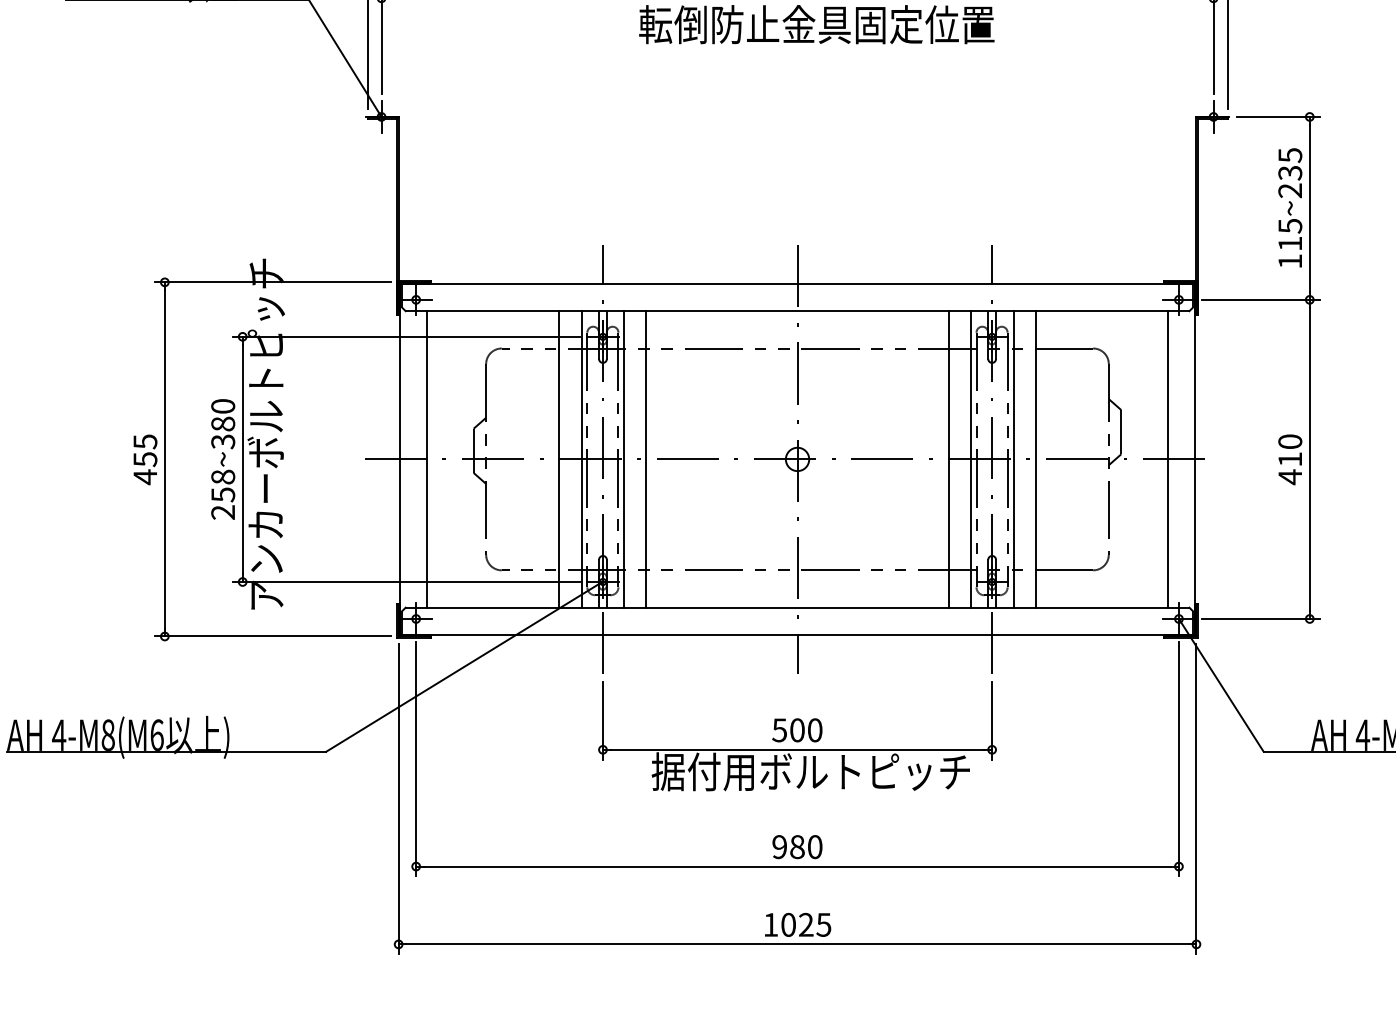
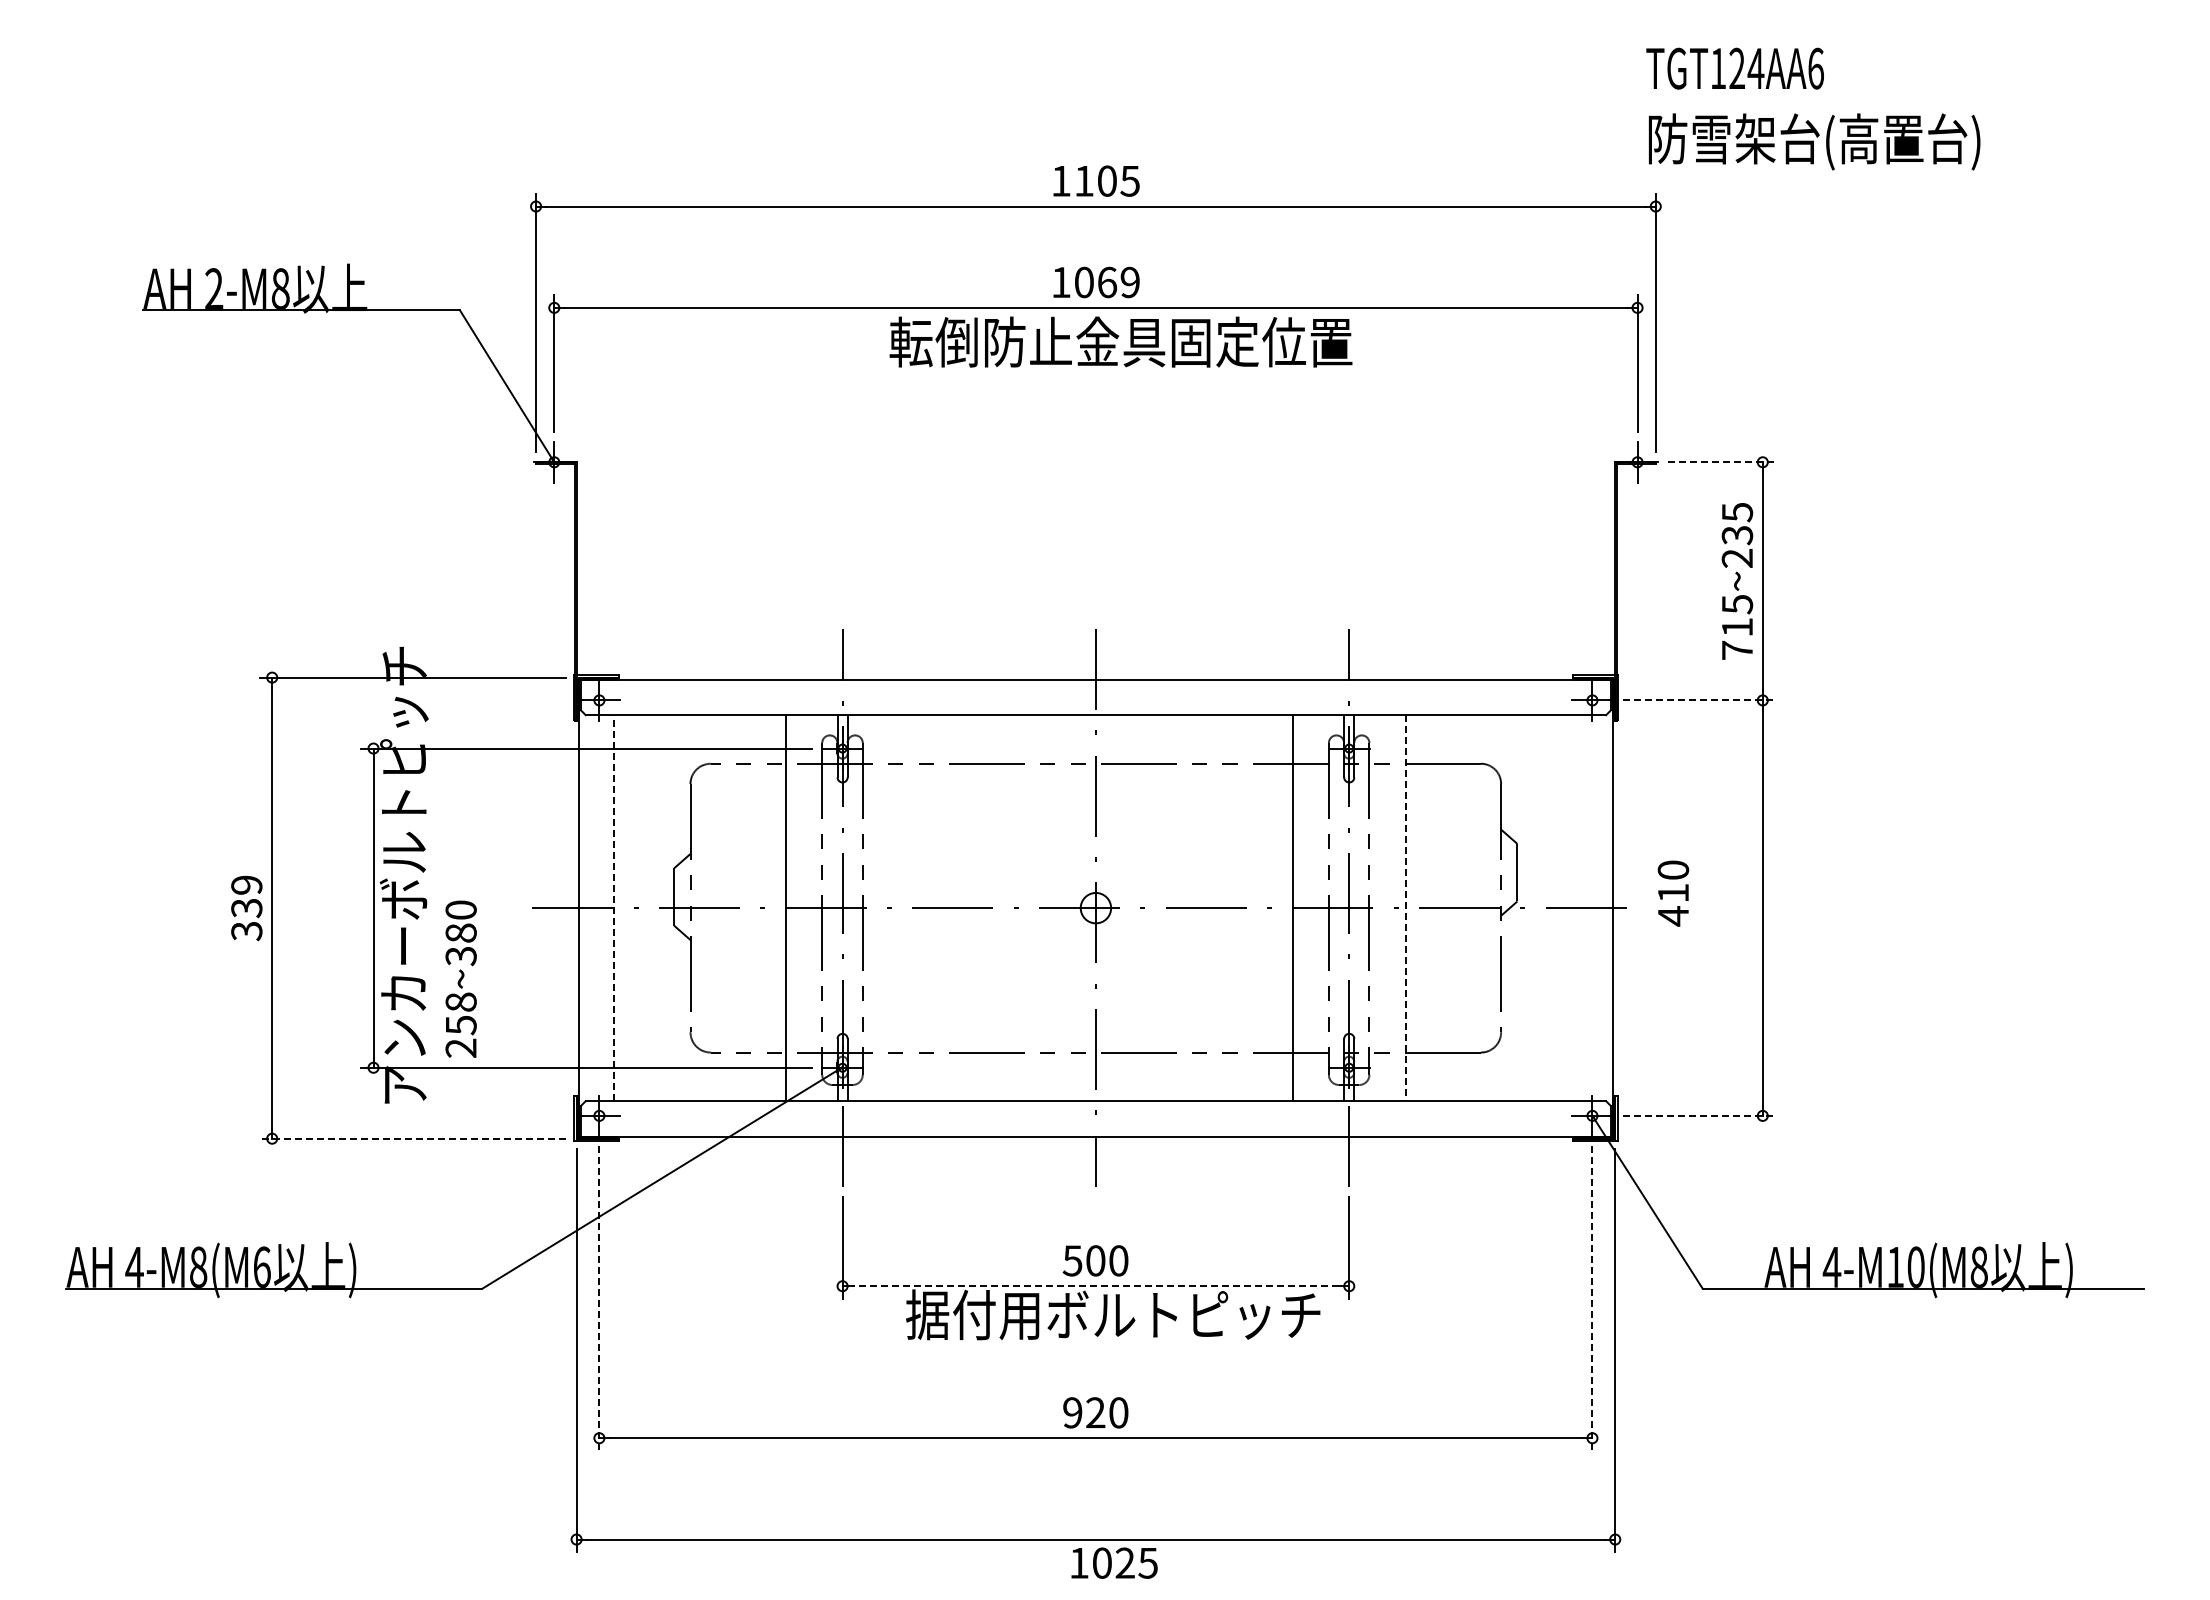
line: (1278, 117) -> (1721, 462), solid -> dashed
text: (1290, 260) -> (1737, 649), 115~235 -> 715~235
line: (1261, 299) -> (1699, 700), solid -> dashed
text: (222, 458) -> (460, 978), moved
line: (427, 458) -> (614, 907), solid -> dashed
text: (145, 459) -> (246, 908), 455 -> 339
line: (581, 459) -> (814, 908), removed
line: (624, 459) -> (870, 908), removed
line: (646, 459) -> (899, 908), removed
line: (970, 459) -> (1321, 908), removed
line: (1013, 459) -> (1377, 908), removed
line: (1035, 459) -> (1405, 908), solid -> dashed
line: (1167, 459) -> (1577, 908), removed
text: (1290, 459) -> (1673, 893), moved
line: (1261, 618) -> (1699, 1115), solid -> dashed
line: (272, 636) -> (412, 1138), solid -> dashed
line: (797, 750) -> (1095, 1286), solid -> dashed
line: (416, 760) -> (599, 1299), solid -> dashed
line: (1178, 760) -> (1592, 1299), solid -> dashed
text: (797, 846) -> (1095, 1412), 980 -> 920
text: (797, 924) -> (1114, 1562), moved

